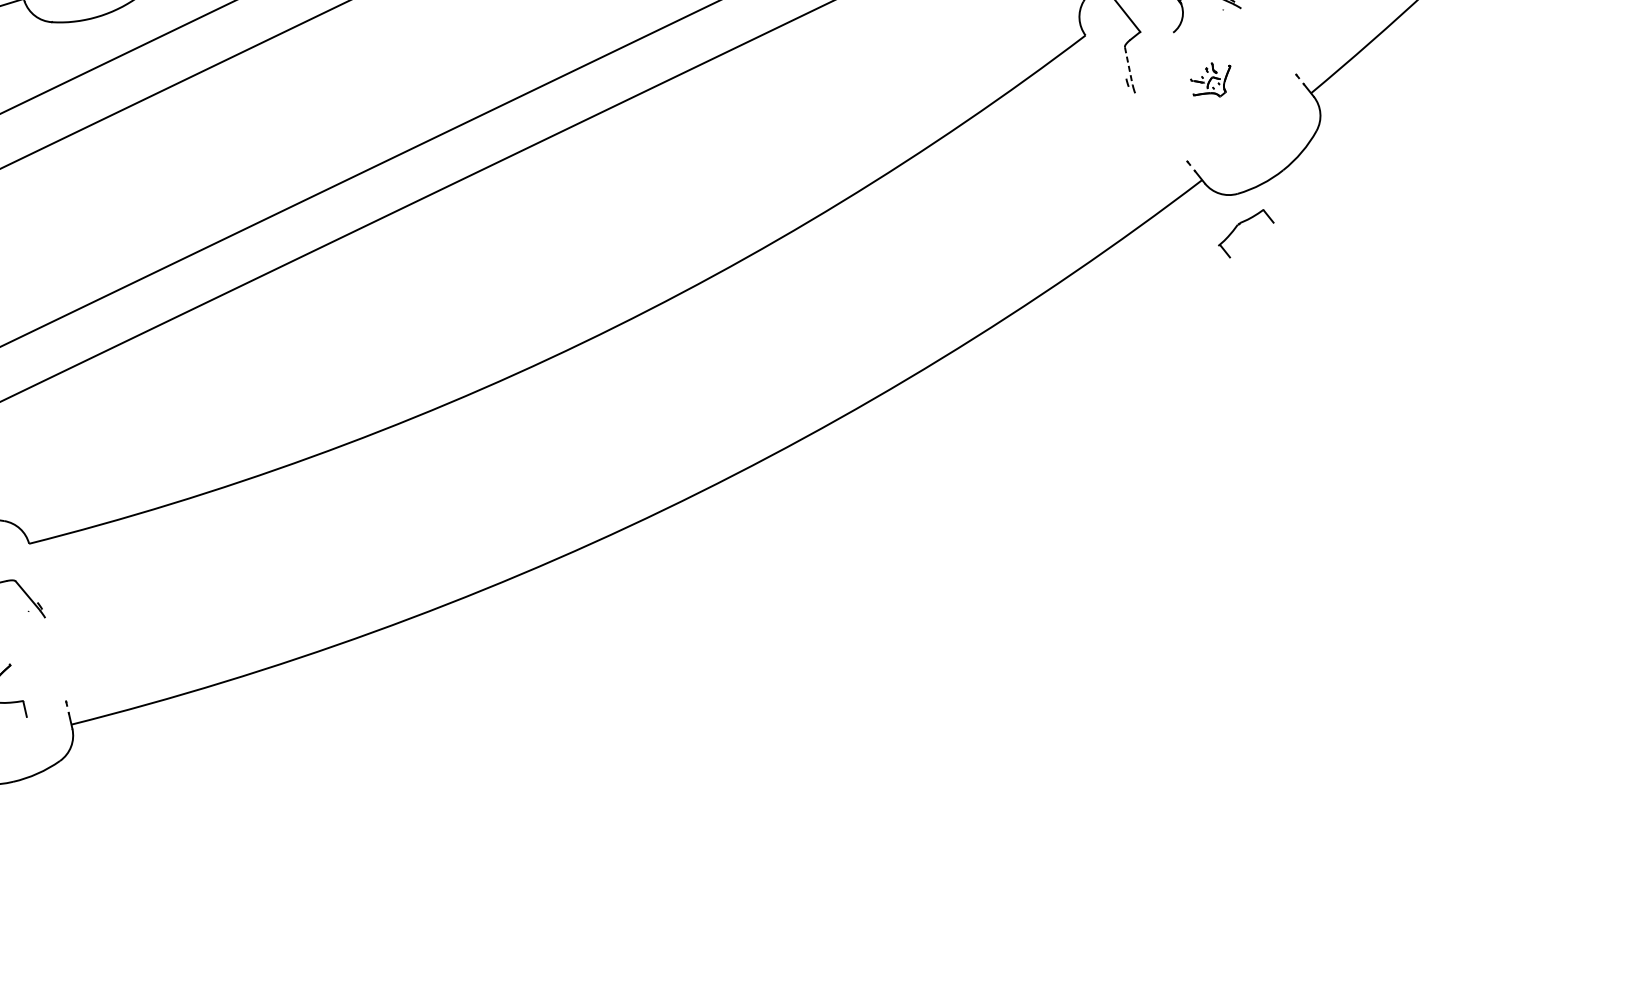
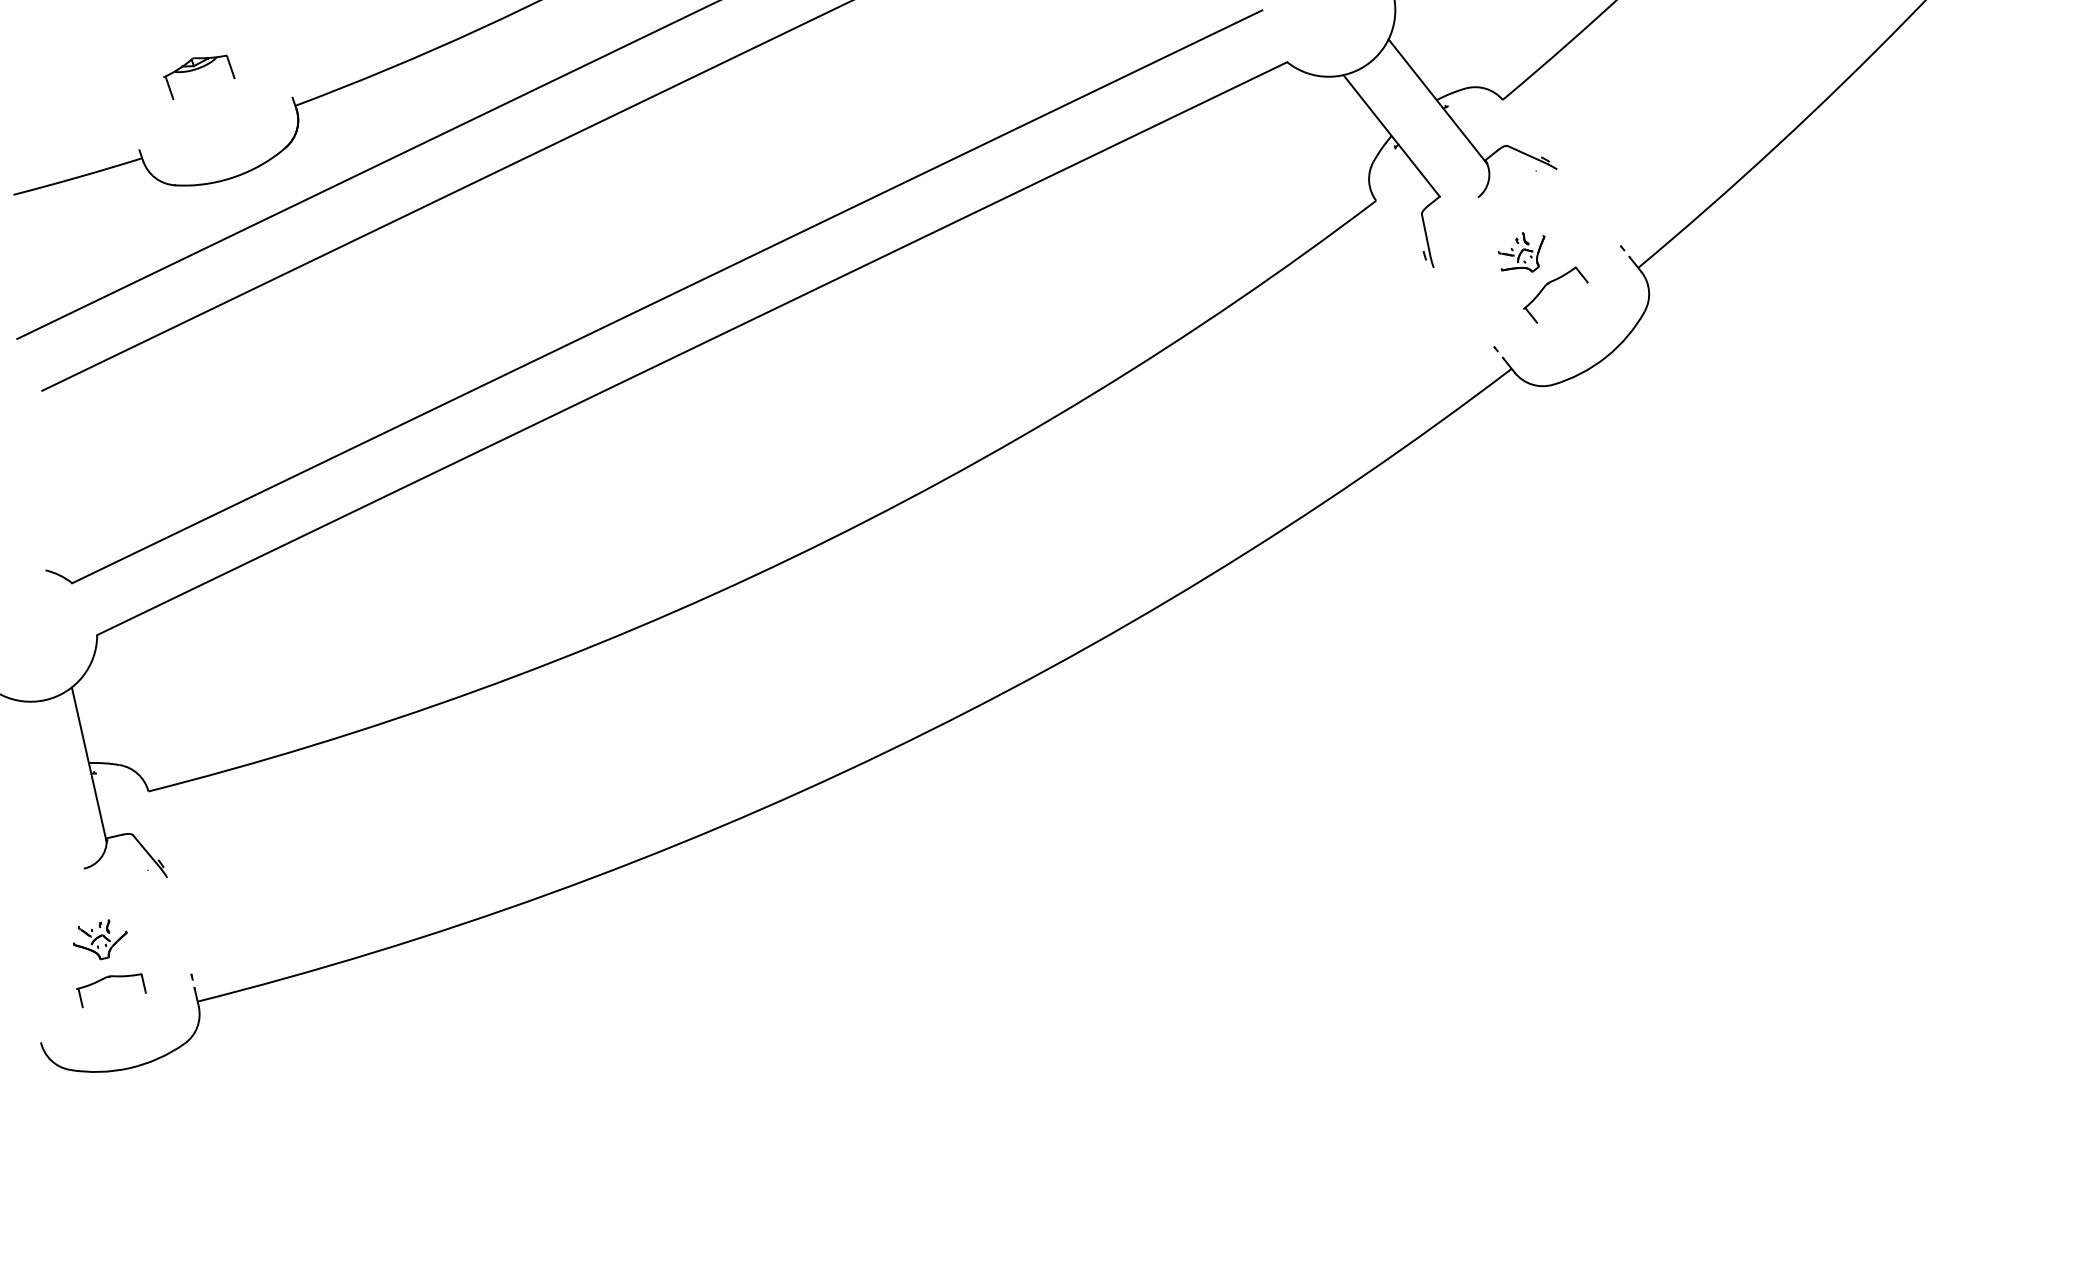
line: (1128, 66) -> (1426, 236), dashed -> solid
part: (1239, 225) -> (1547, 285), moved

